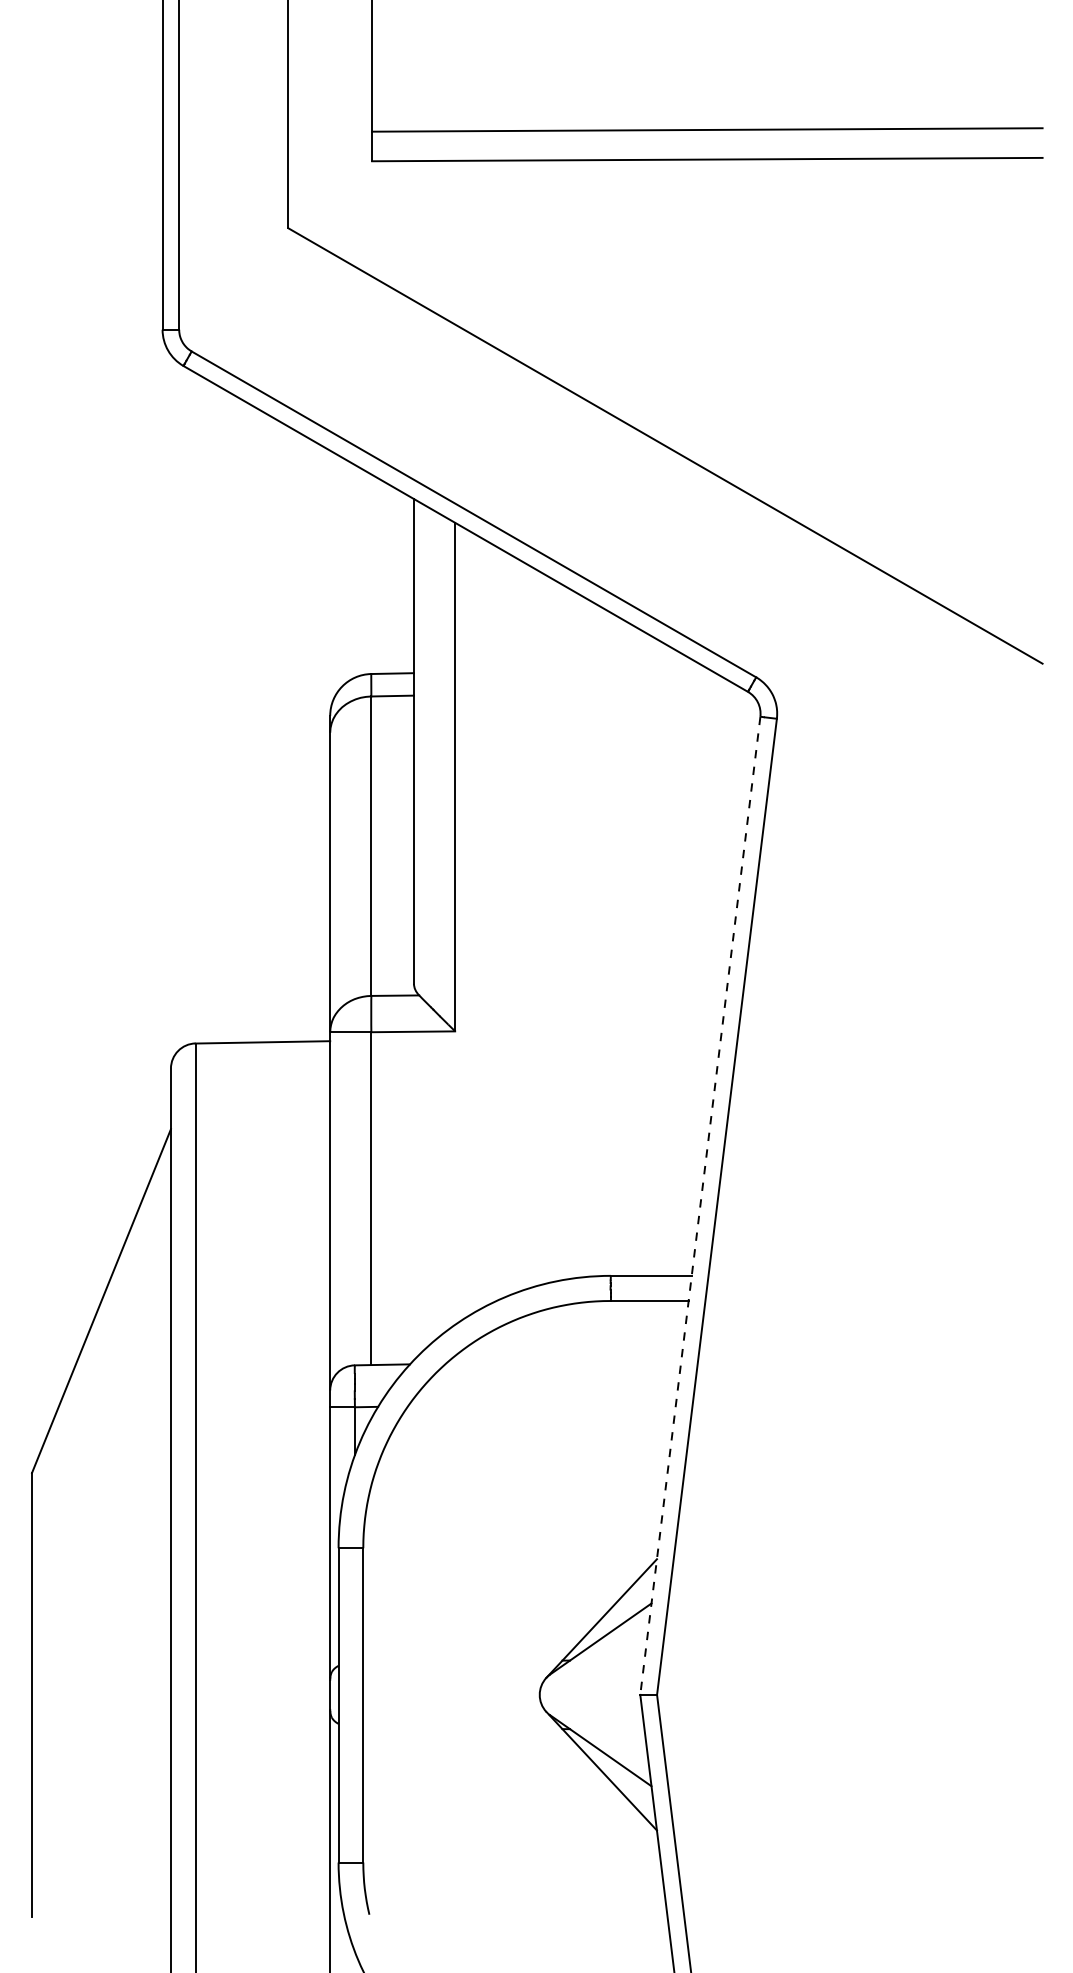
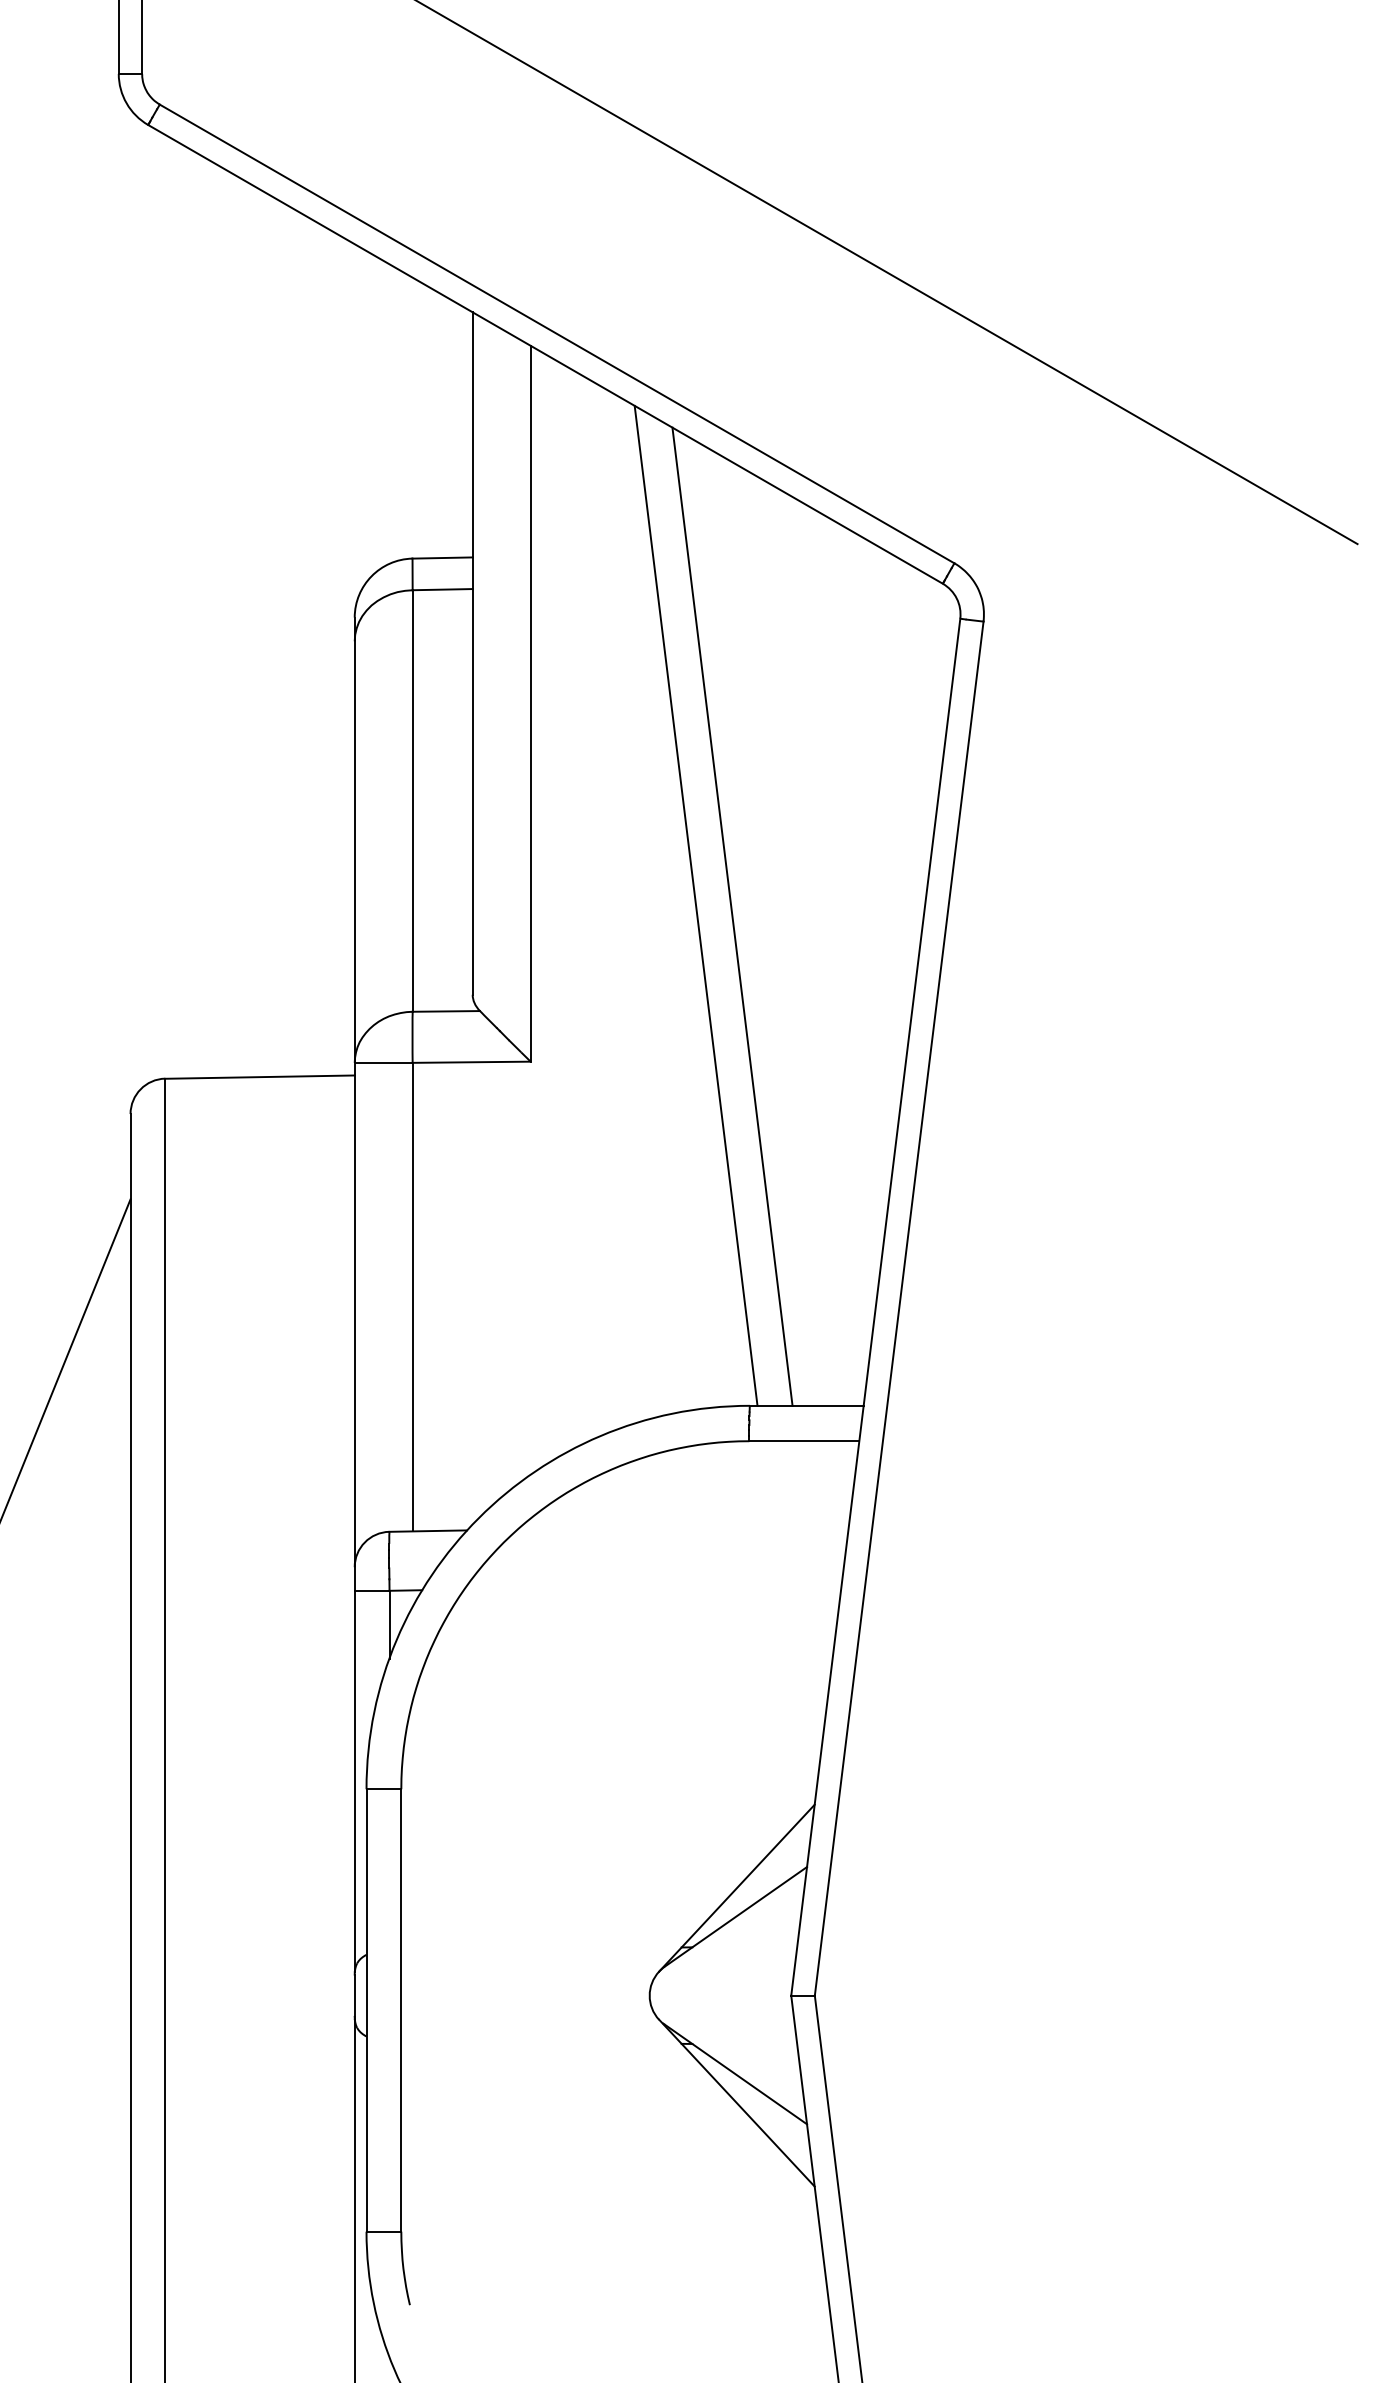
line: (572, 920) -> (695, 905), added
line: (598, 927) -> (732, 915), added
line: (700, 1205) -> (875, 1306), dashed -> solid

